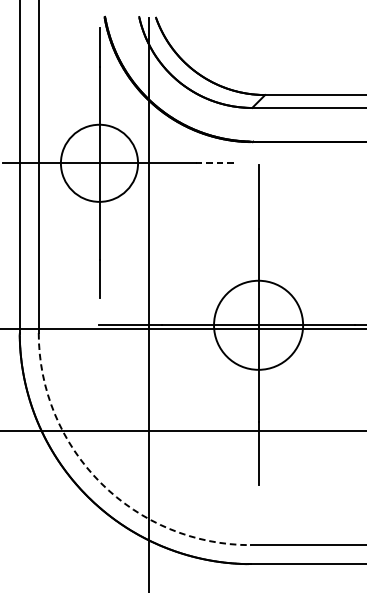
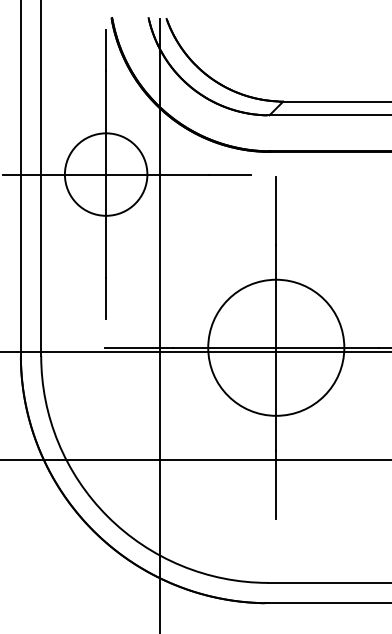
line: (214, 163) -> (229, 174), dashed -> solid
circle: (258, 325) -> (276, 347), size x1.43
arc: (100, 483) -> (107, 516), dashed -> solid

